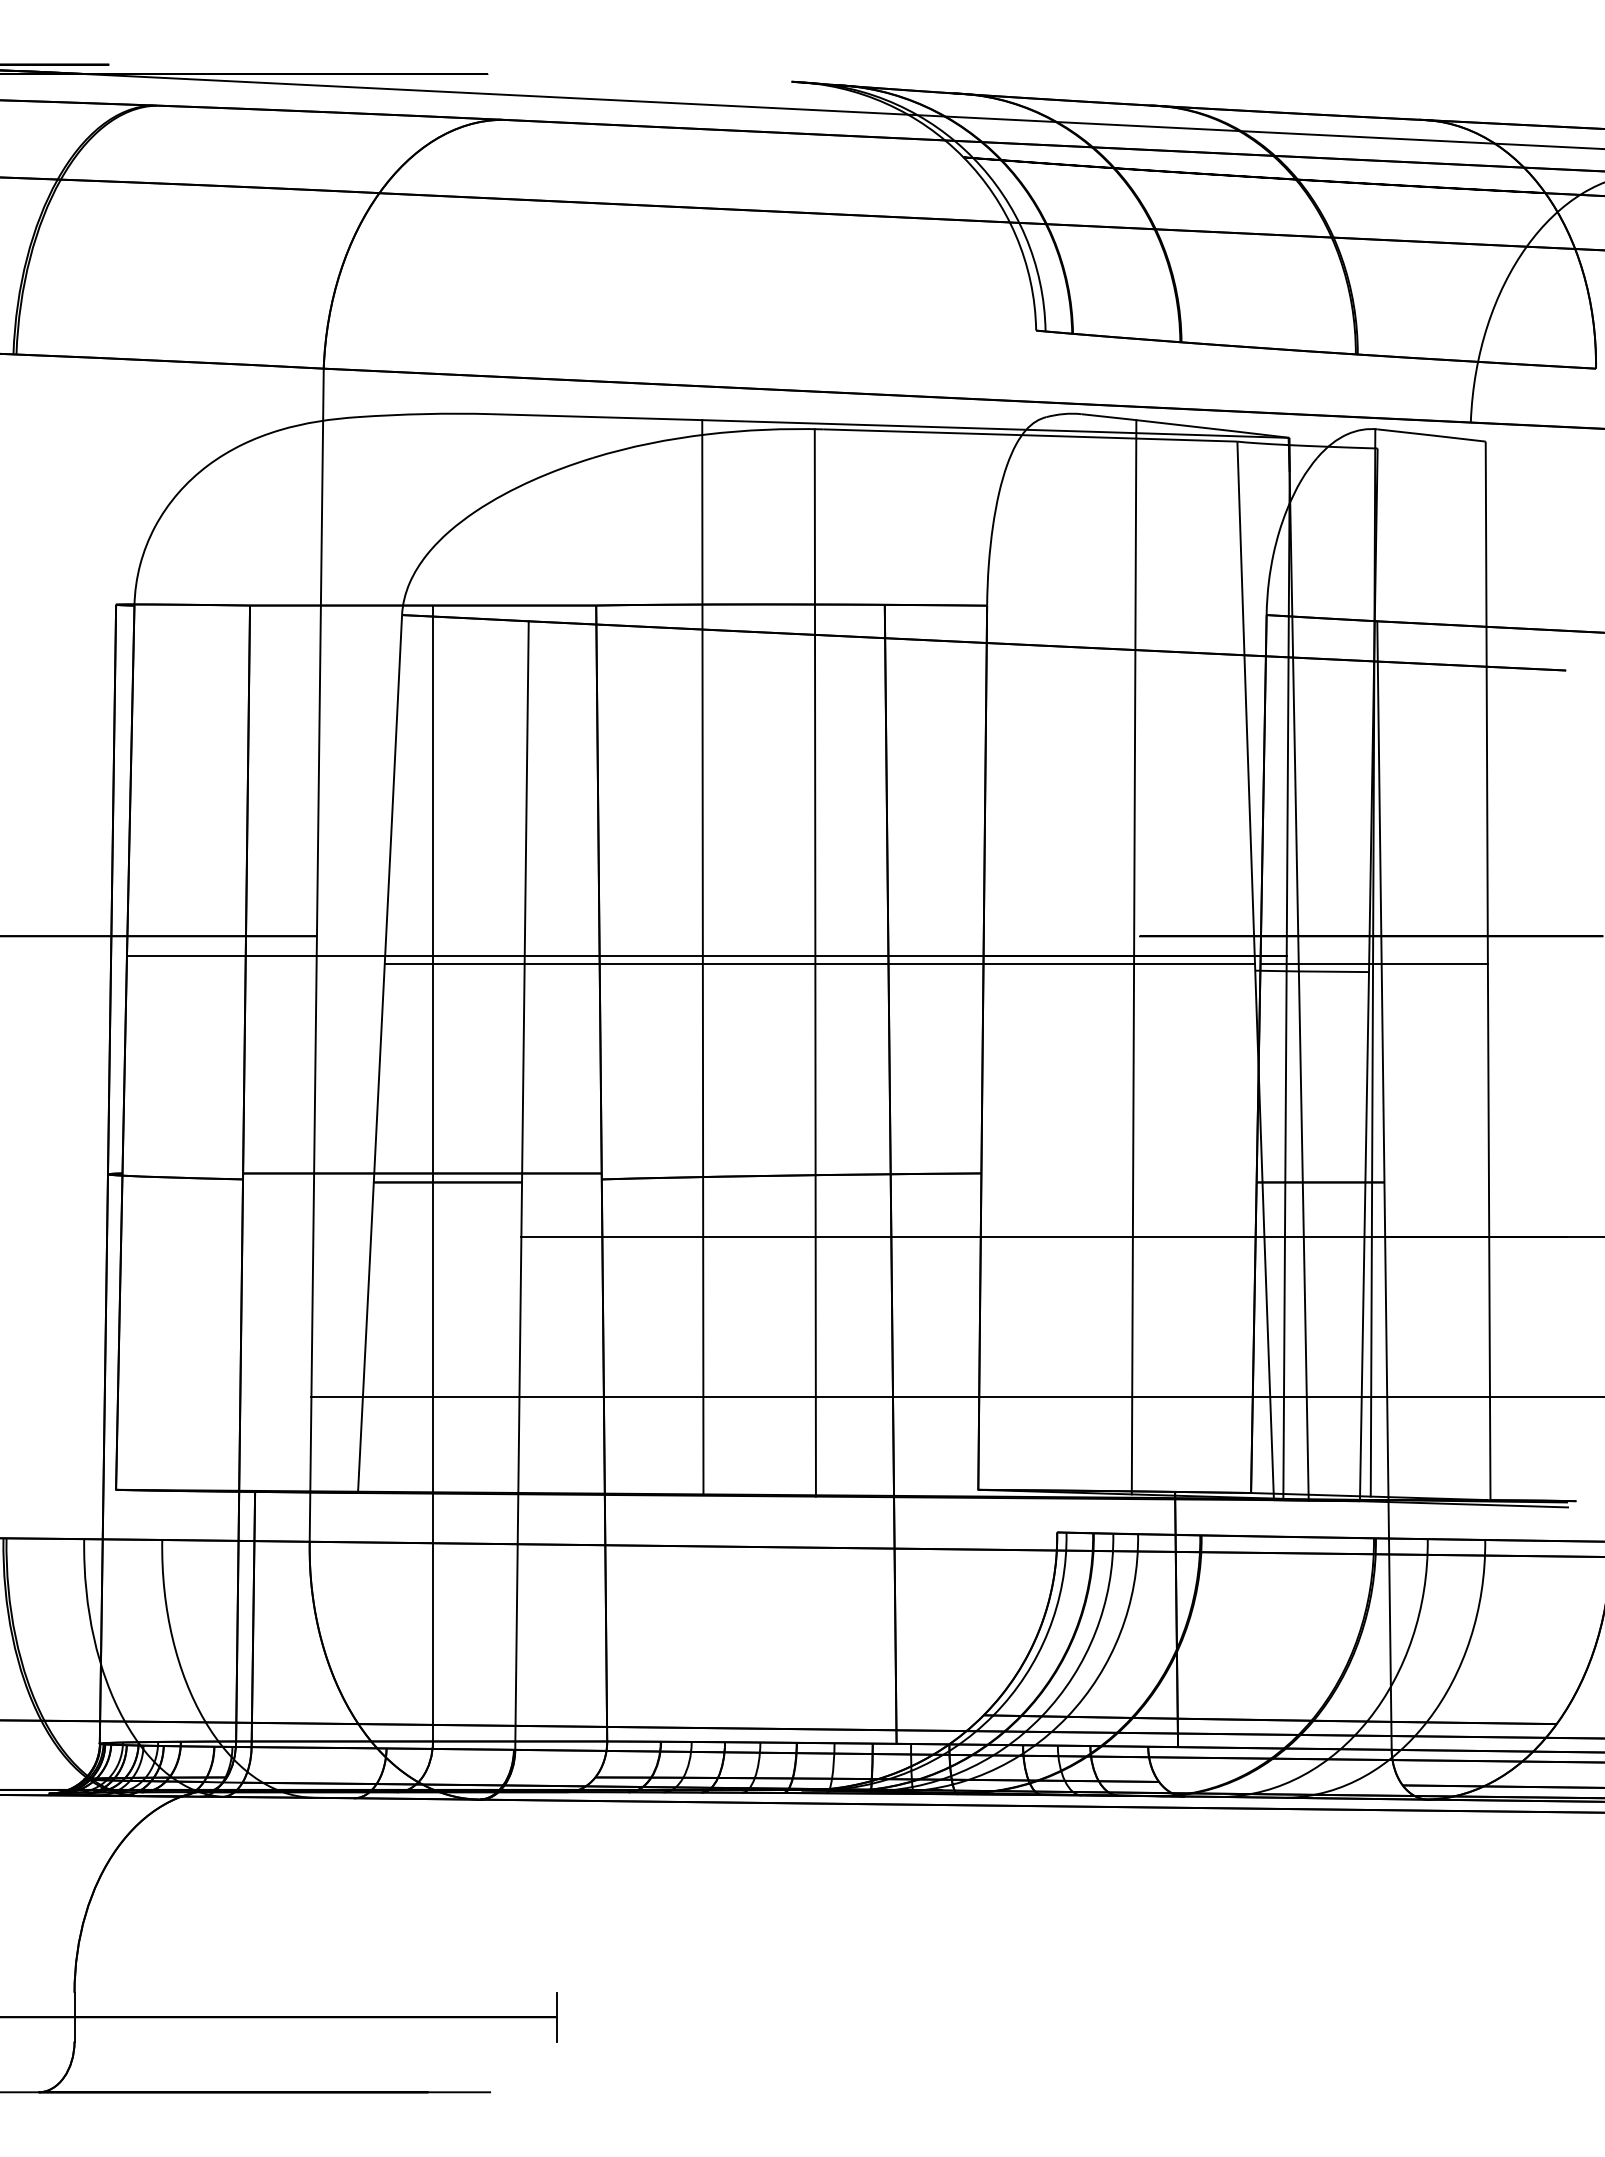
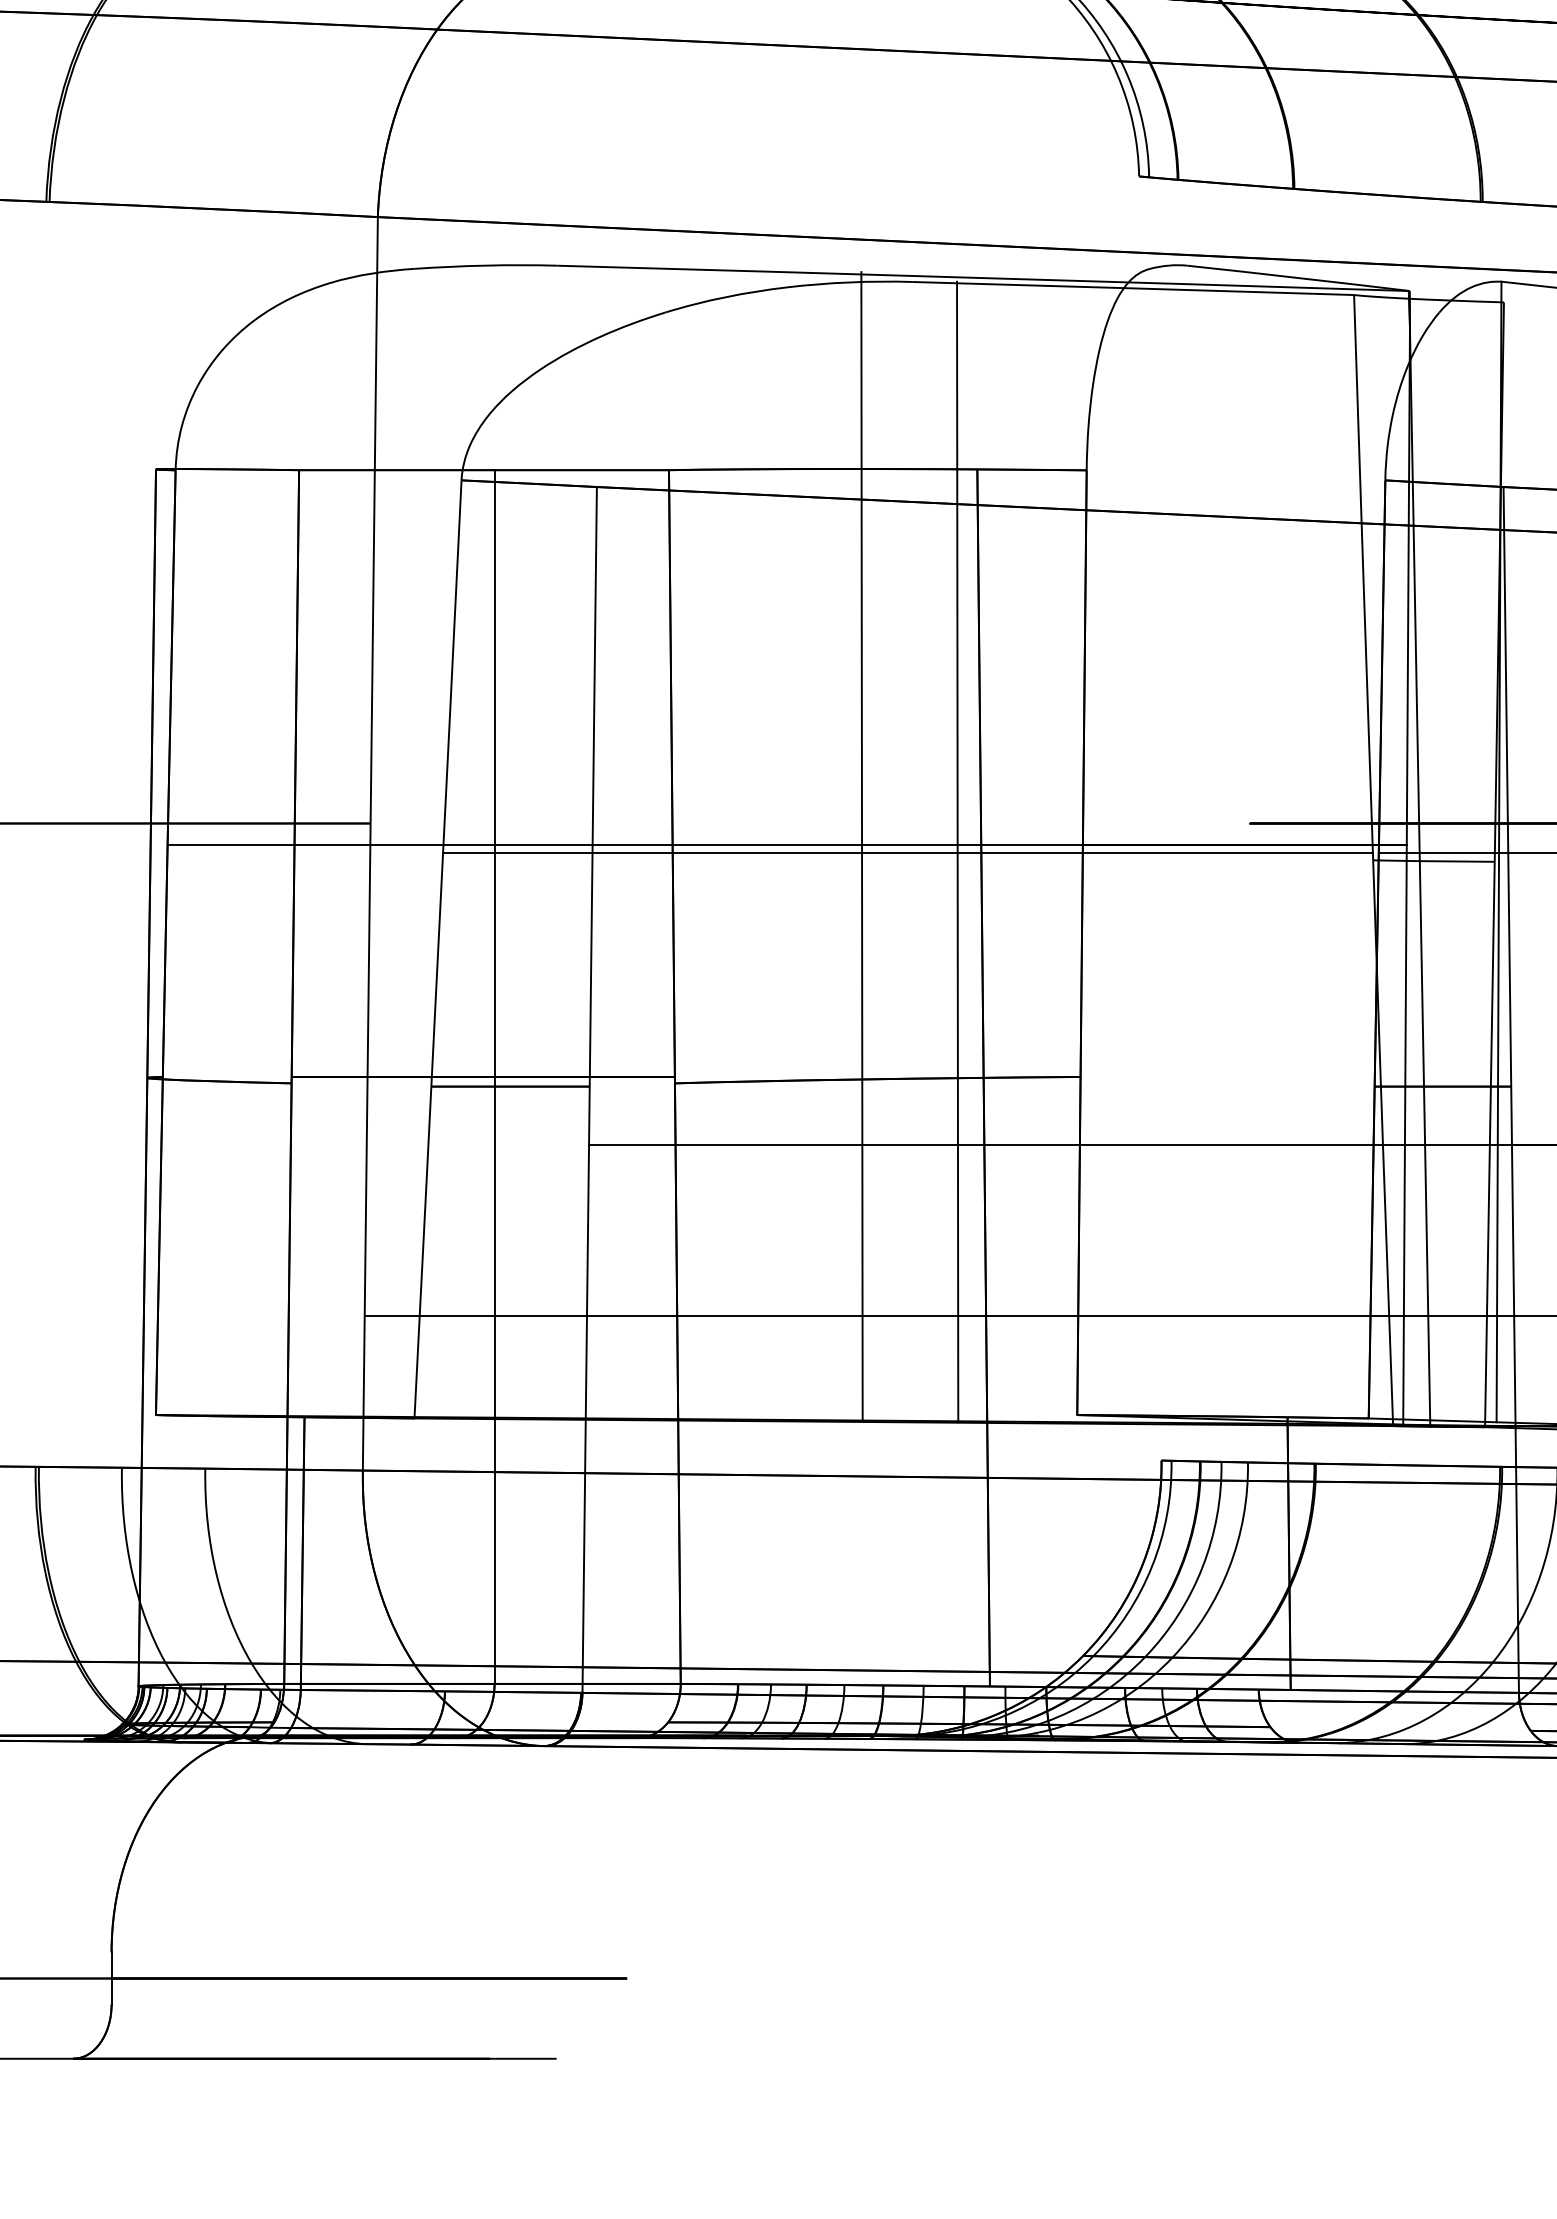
line: (702, 957) -> (861, 846), moved
line: (1133, 957) -> (1243, 846), removed
line: (814, 962) -> (956, 851), moved
line: (557, 2016) -> (627, 1977), removed

